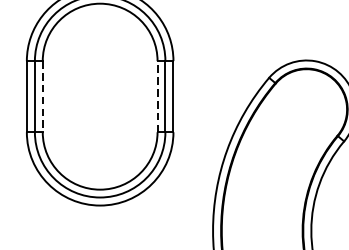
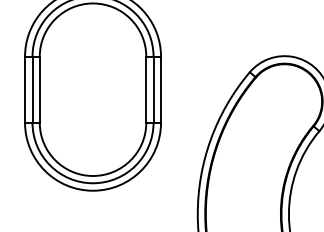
line: (157, 96) -> (146, 89), dashed -> solid
line: (42, 97) -> (39, 90), dashed -> solid

